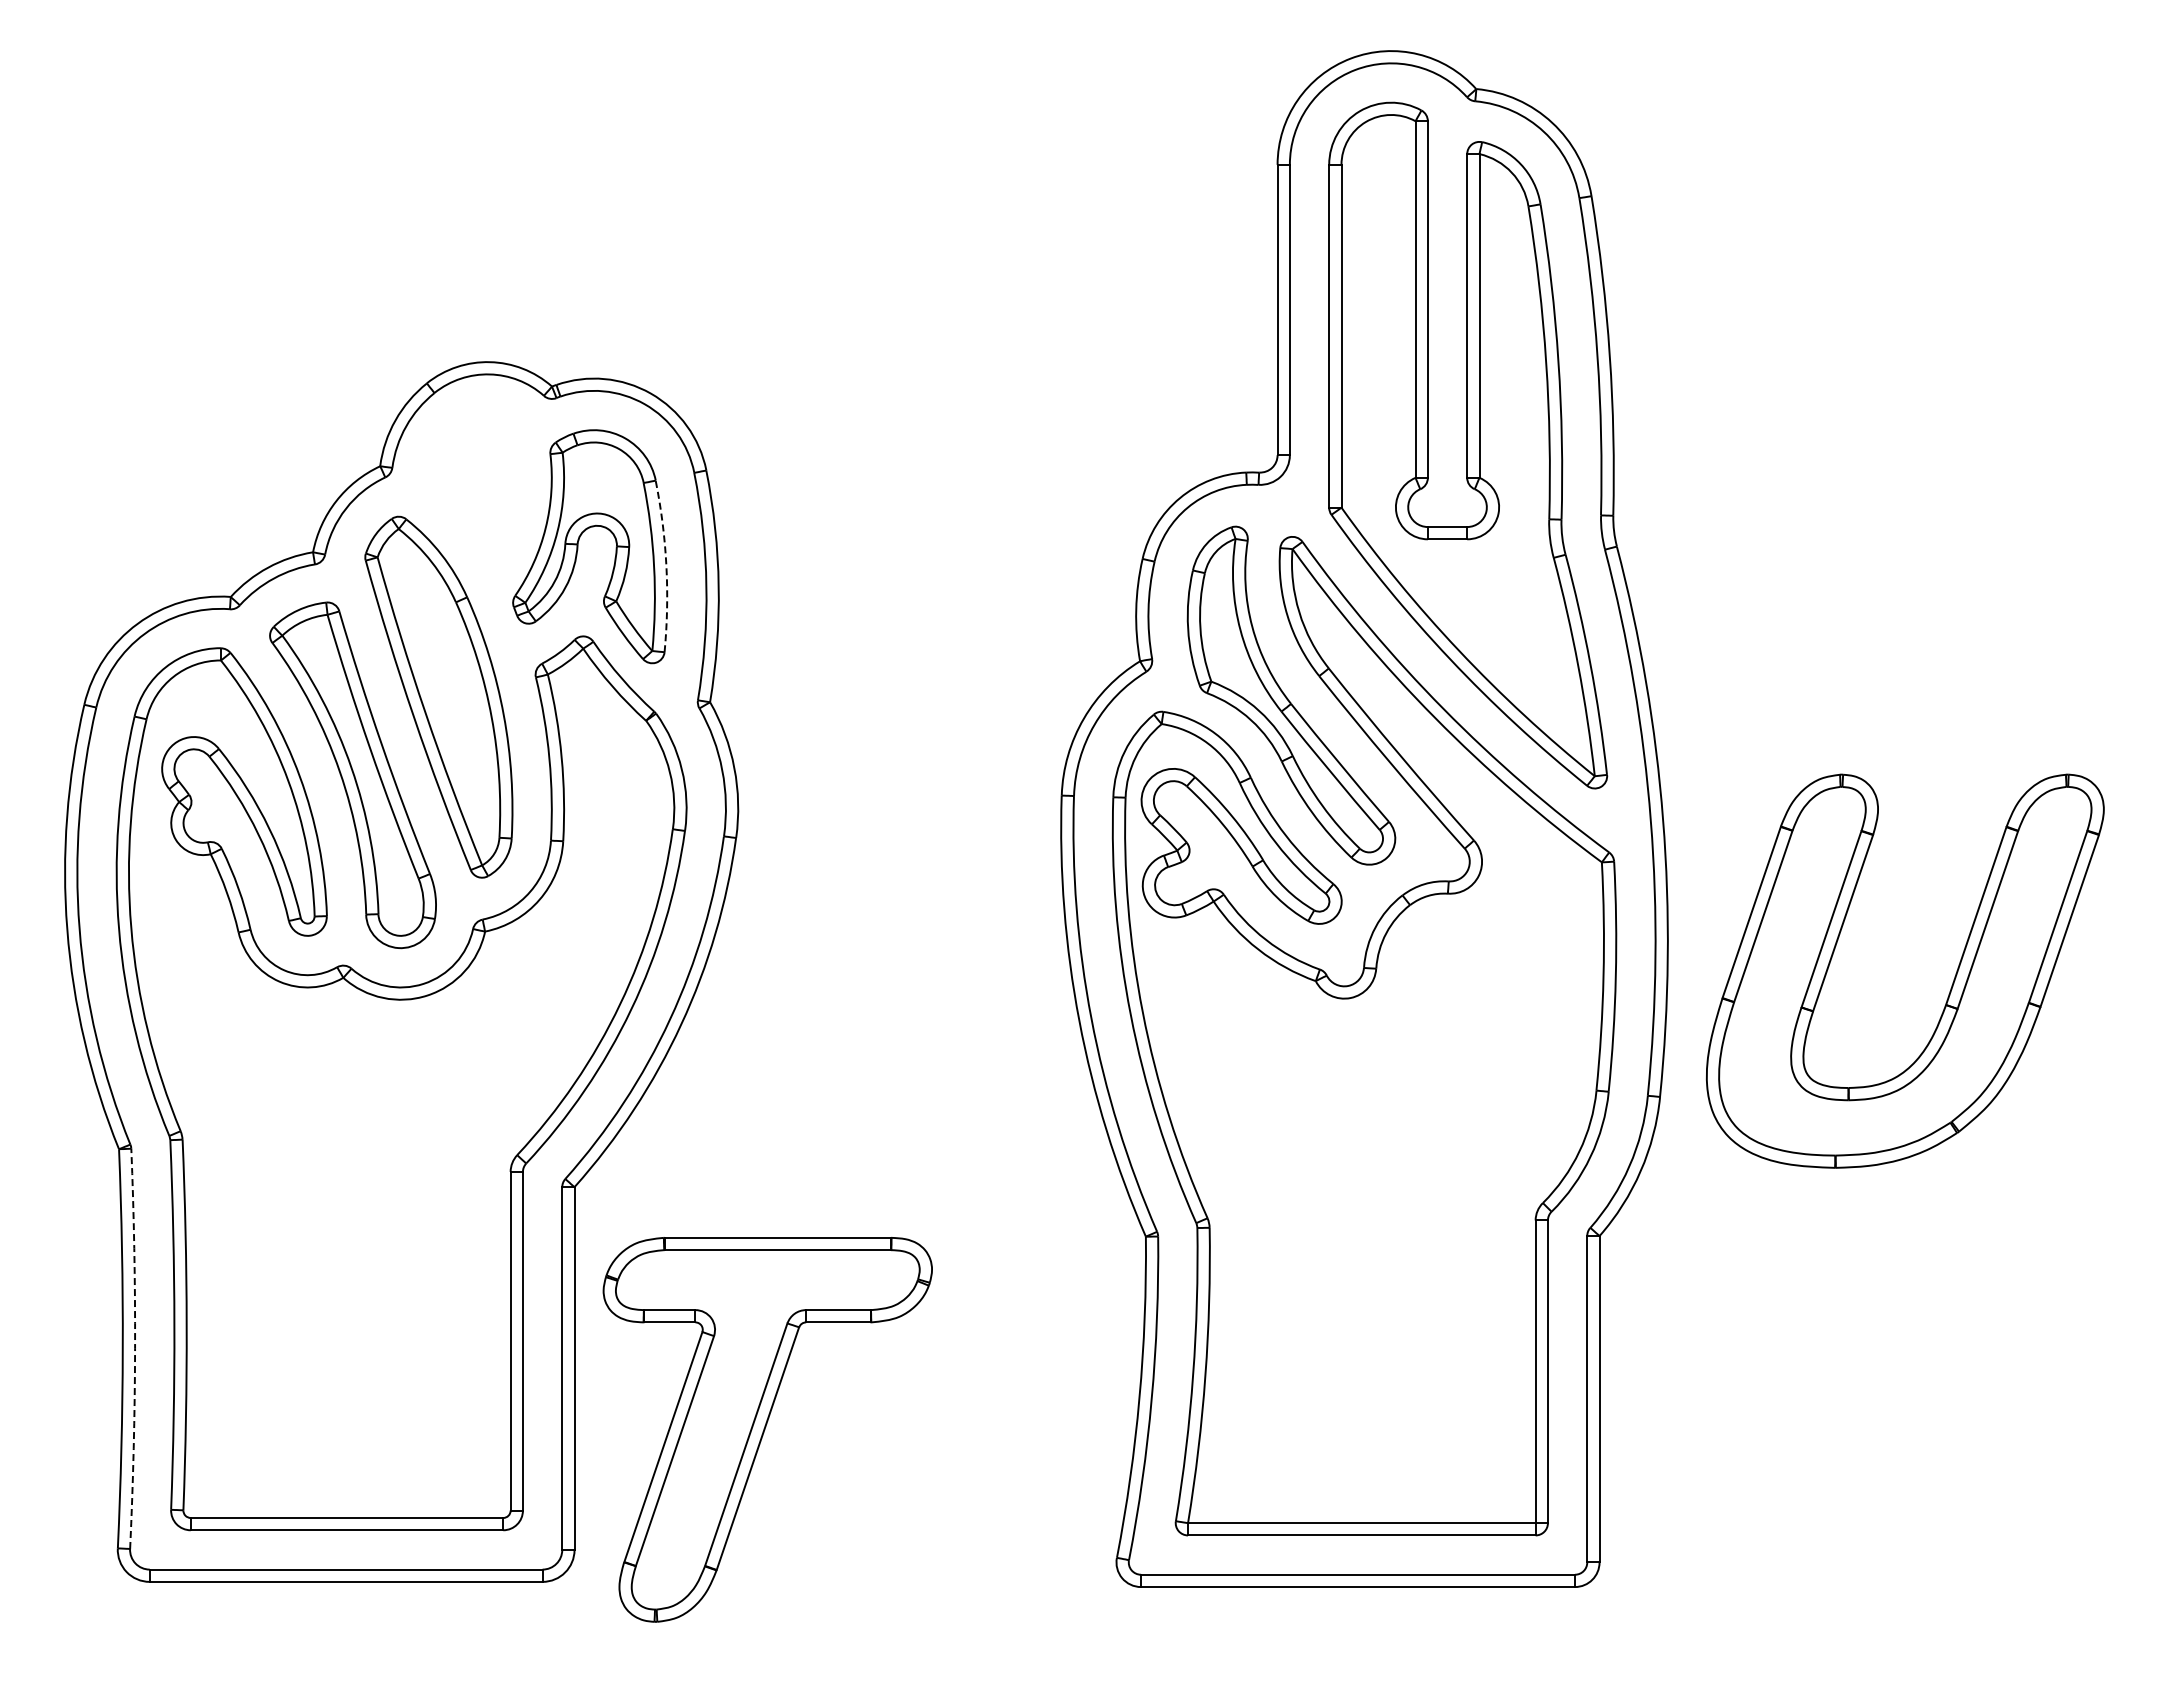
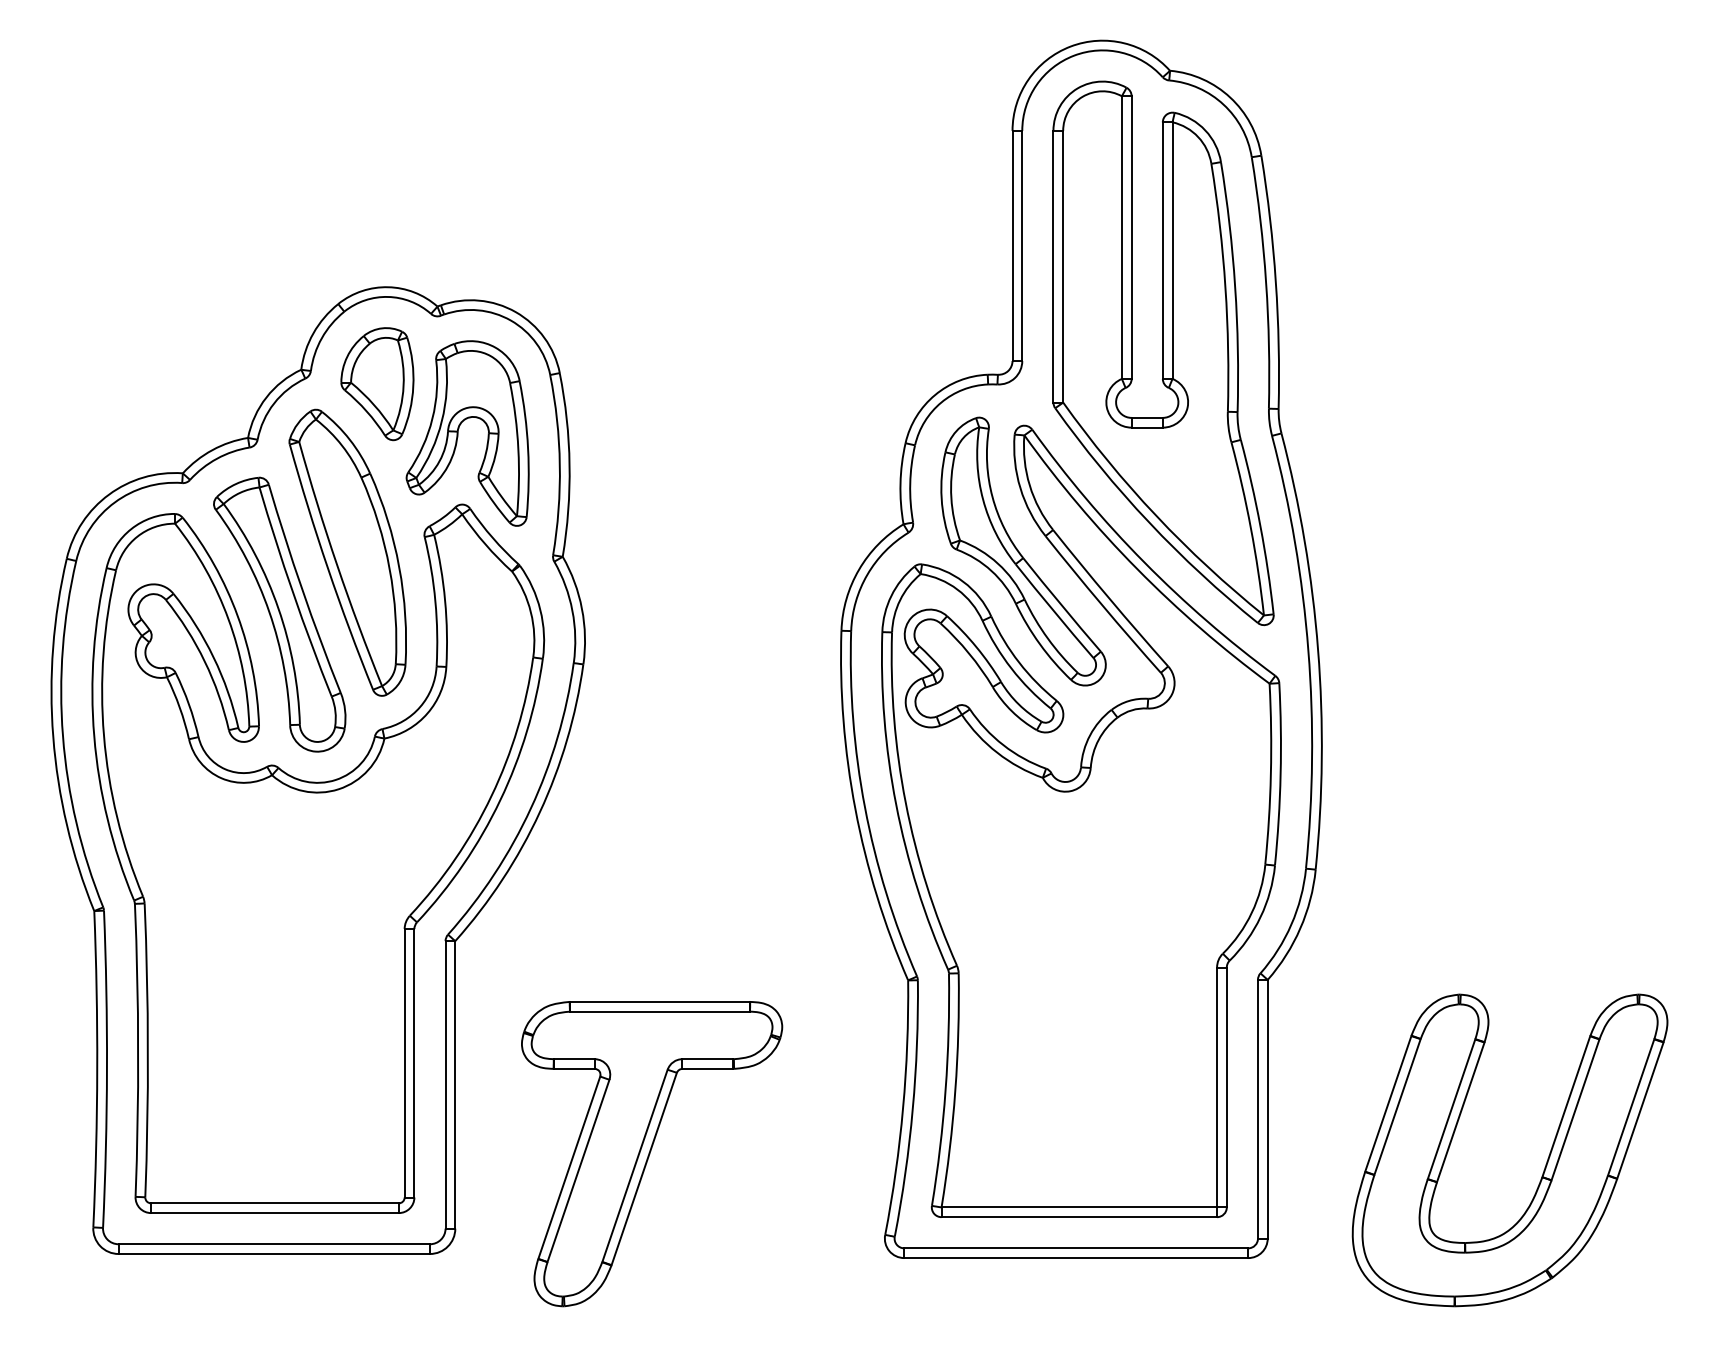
part: (475, 484) -> (376, 384), added
arc: (666, 566) -> (528, 449), dashed -> solid
part: (1951, 985) -> (1546, 1161), moved
arc: (135, 1348) -> (107, 1069), dashed -> solid
part: (767, 1429) -> (651, 1153), moved

